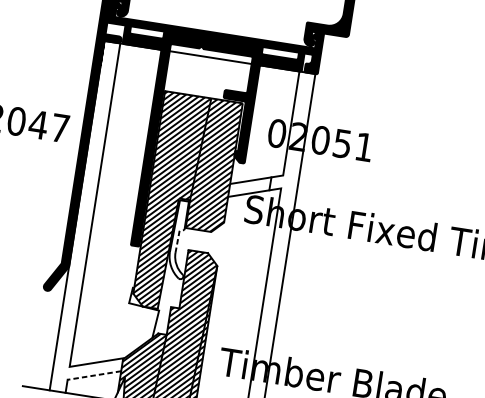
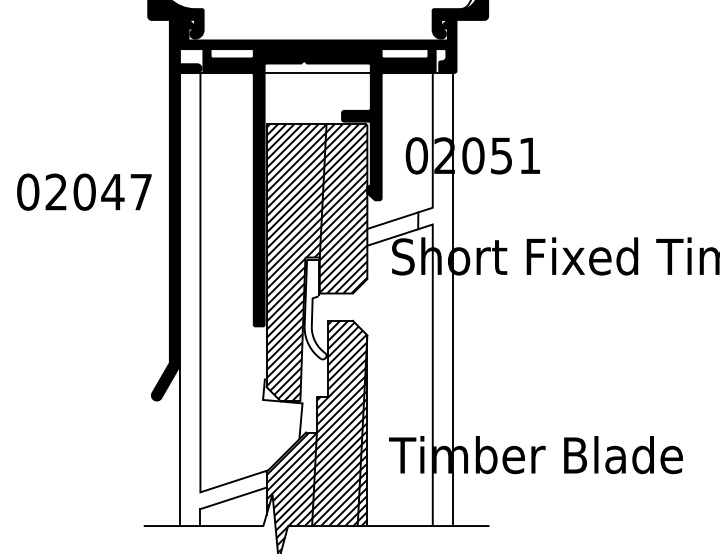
line: (178, 238) -> (312, 308), dashed -> solid
line: (94, 375) -> (233, 498), dashed -> solid

